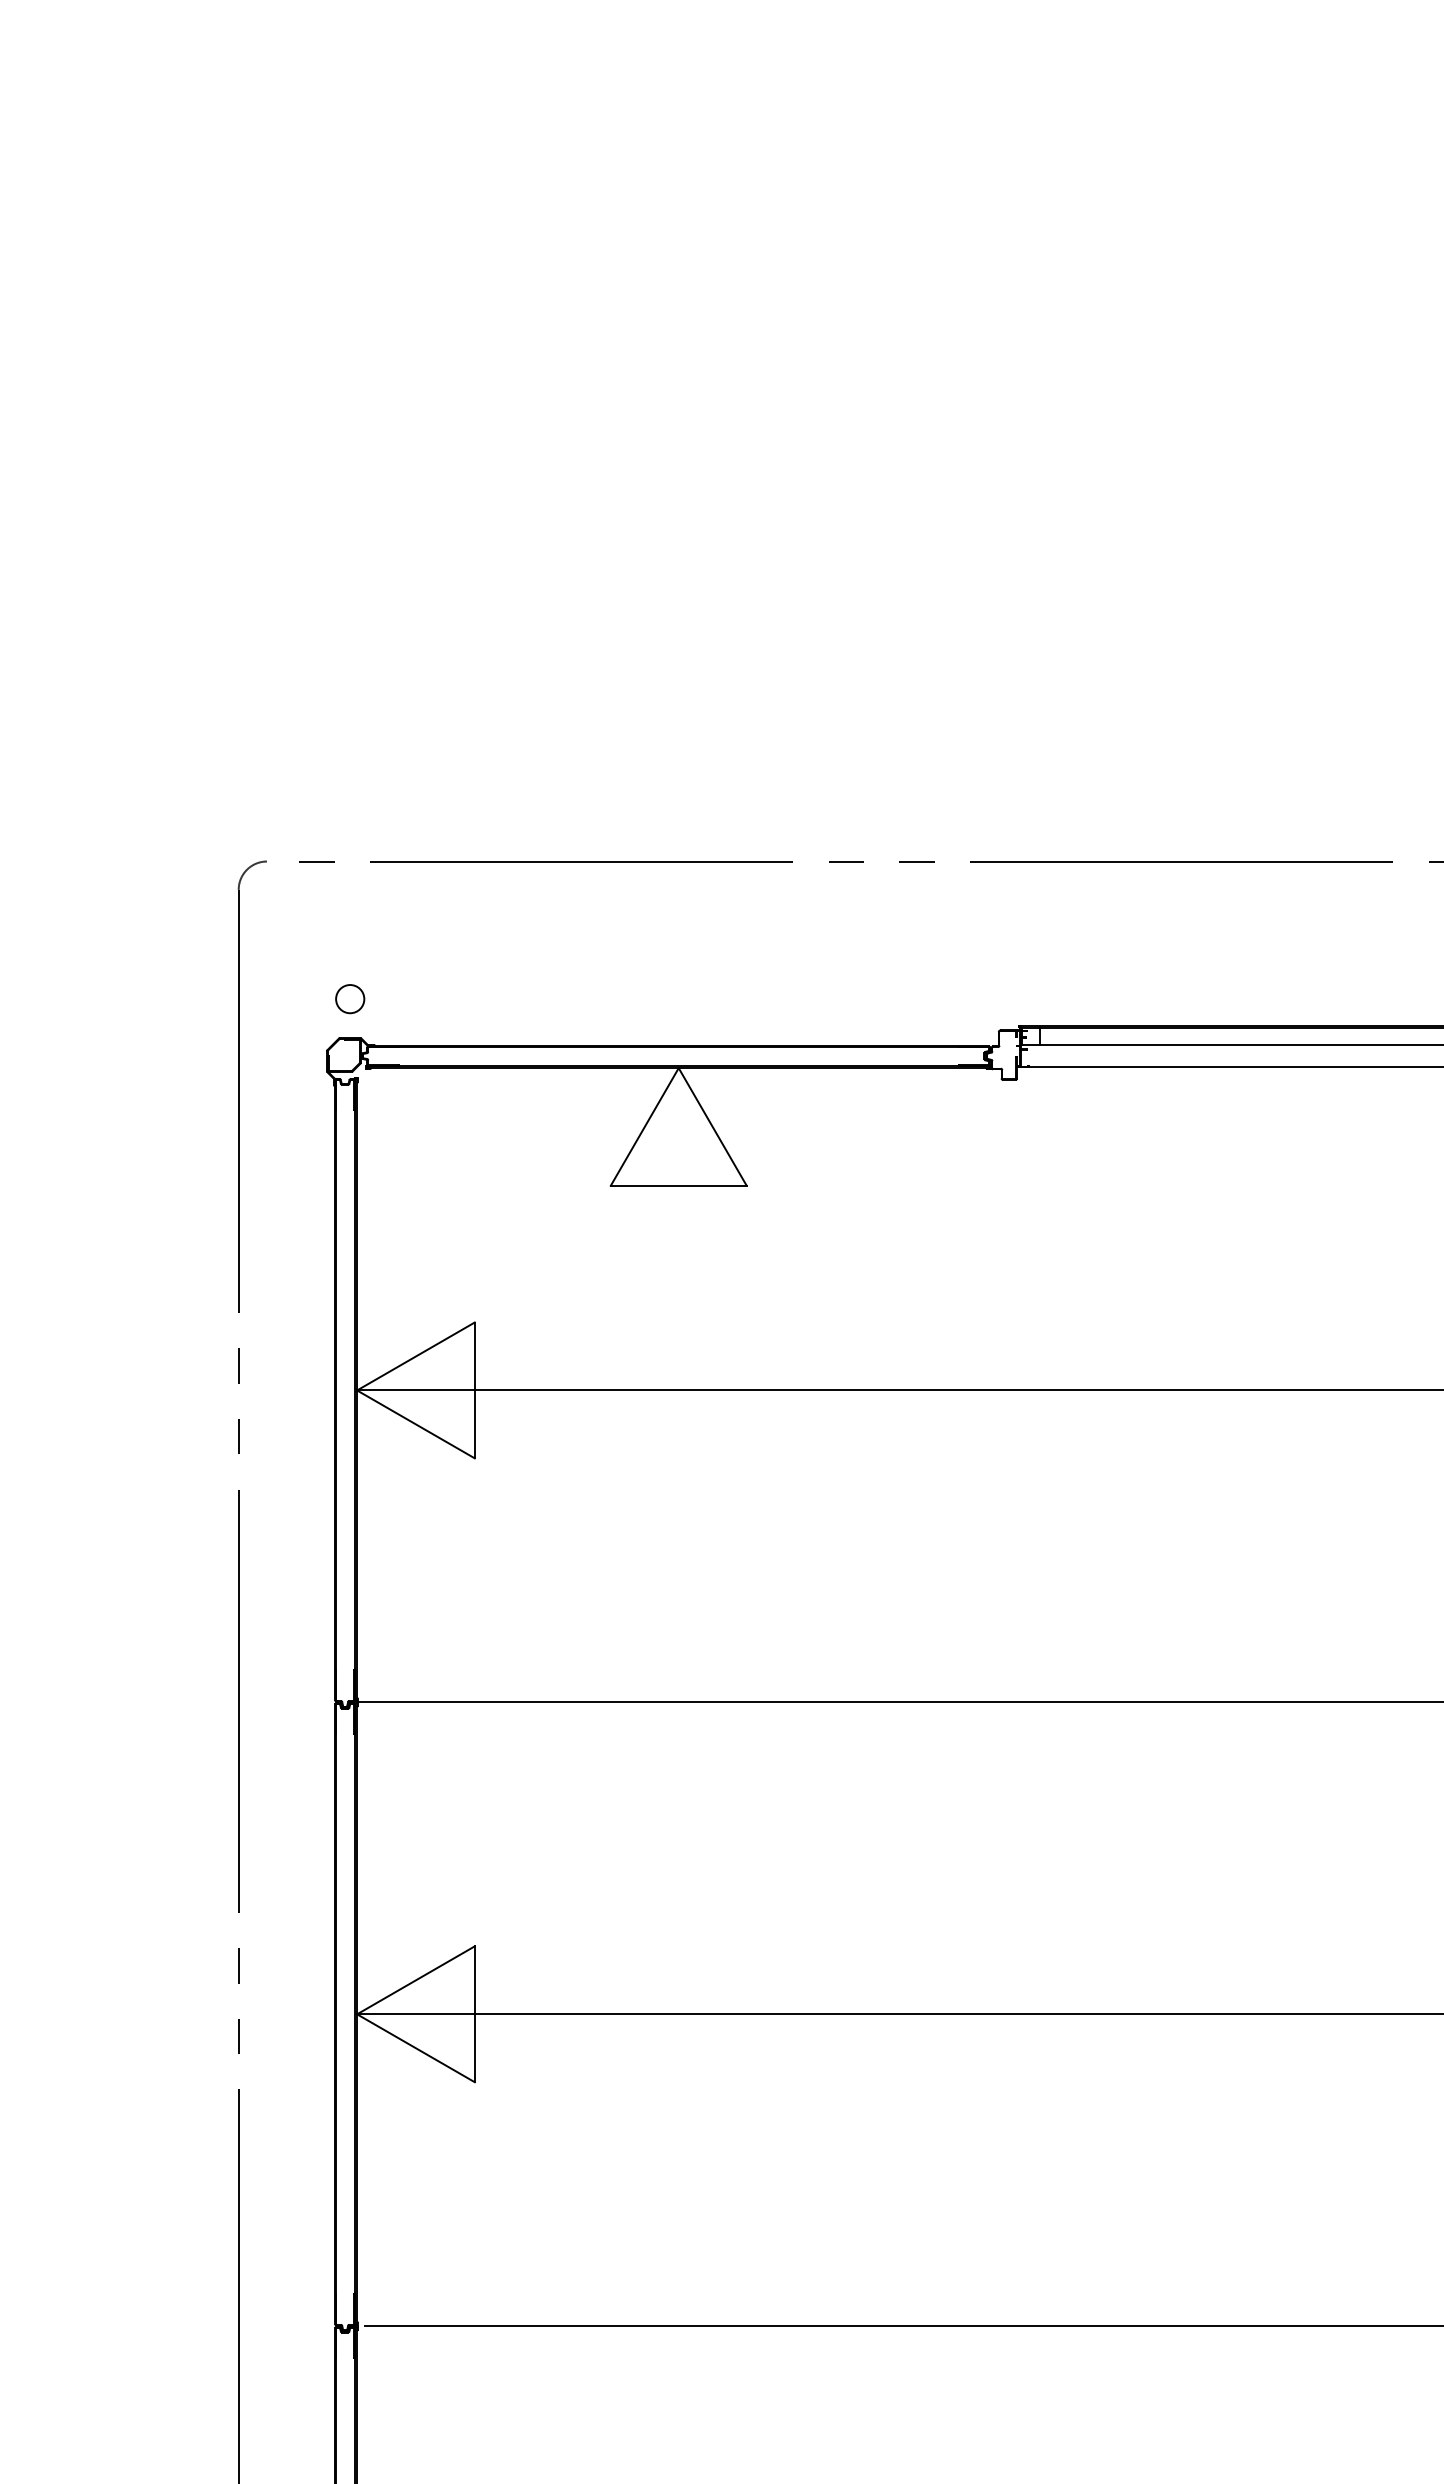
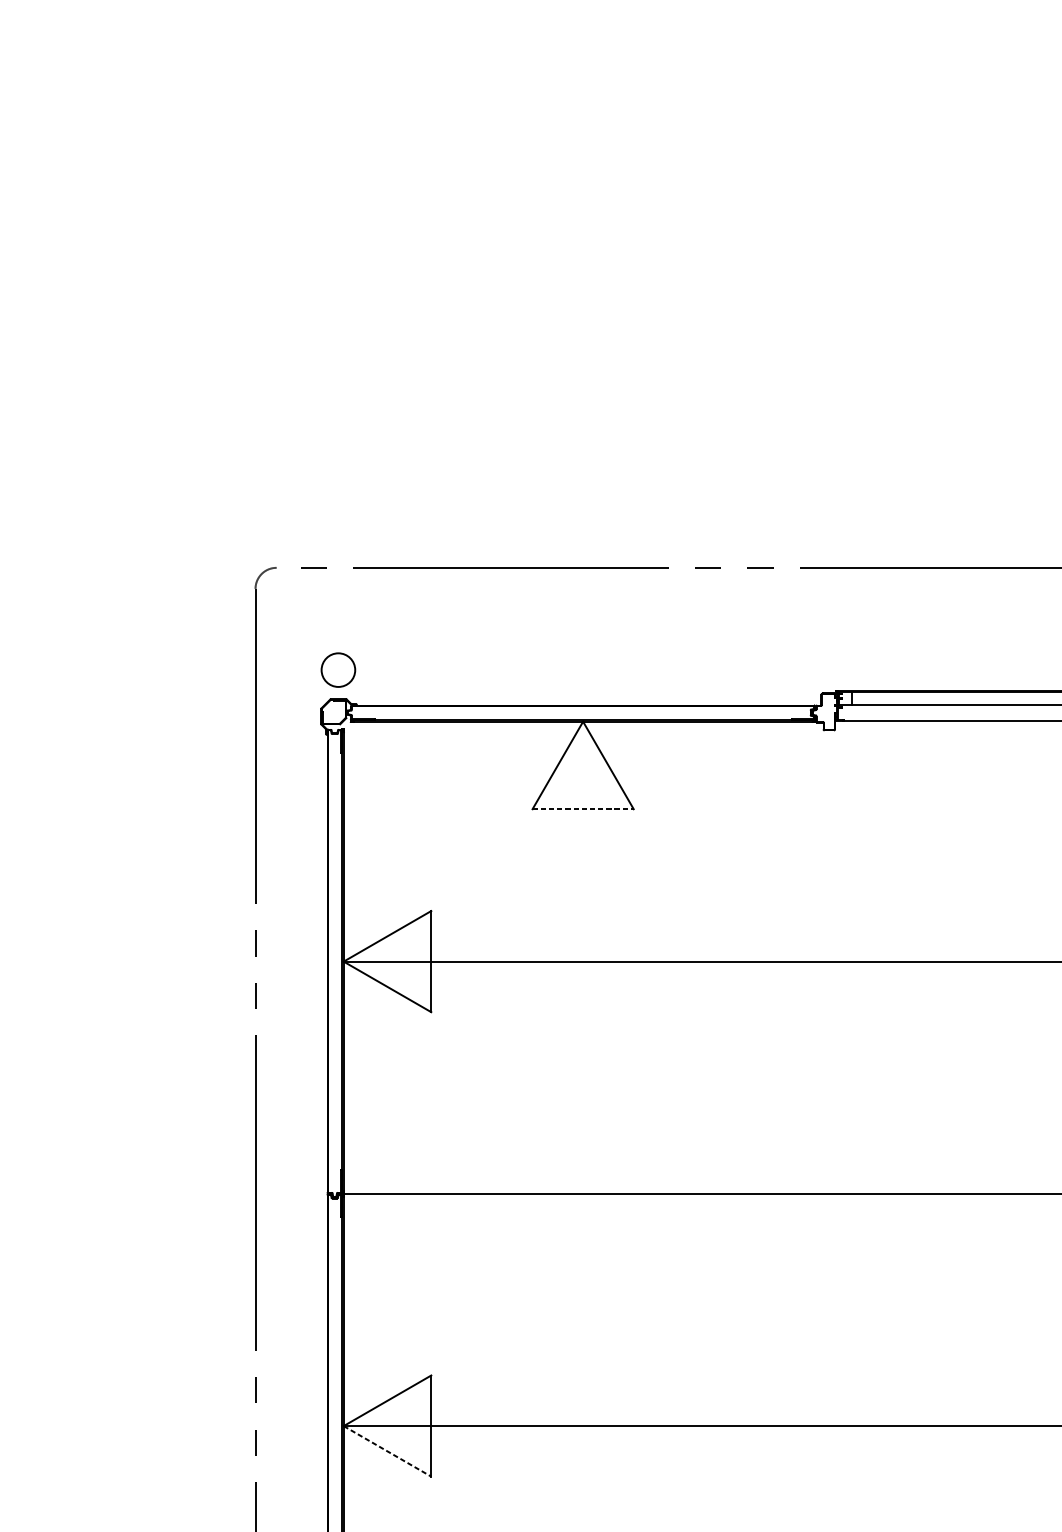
circle: (350, 999) -> (338, 670), size x1.6
line: (678, 1185) -> (582, 809), solid -> dashed
line: (415, 2048) -> (387, 1451), solid -> dashed

